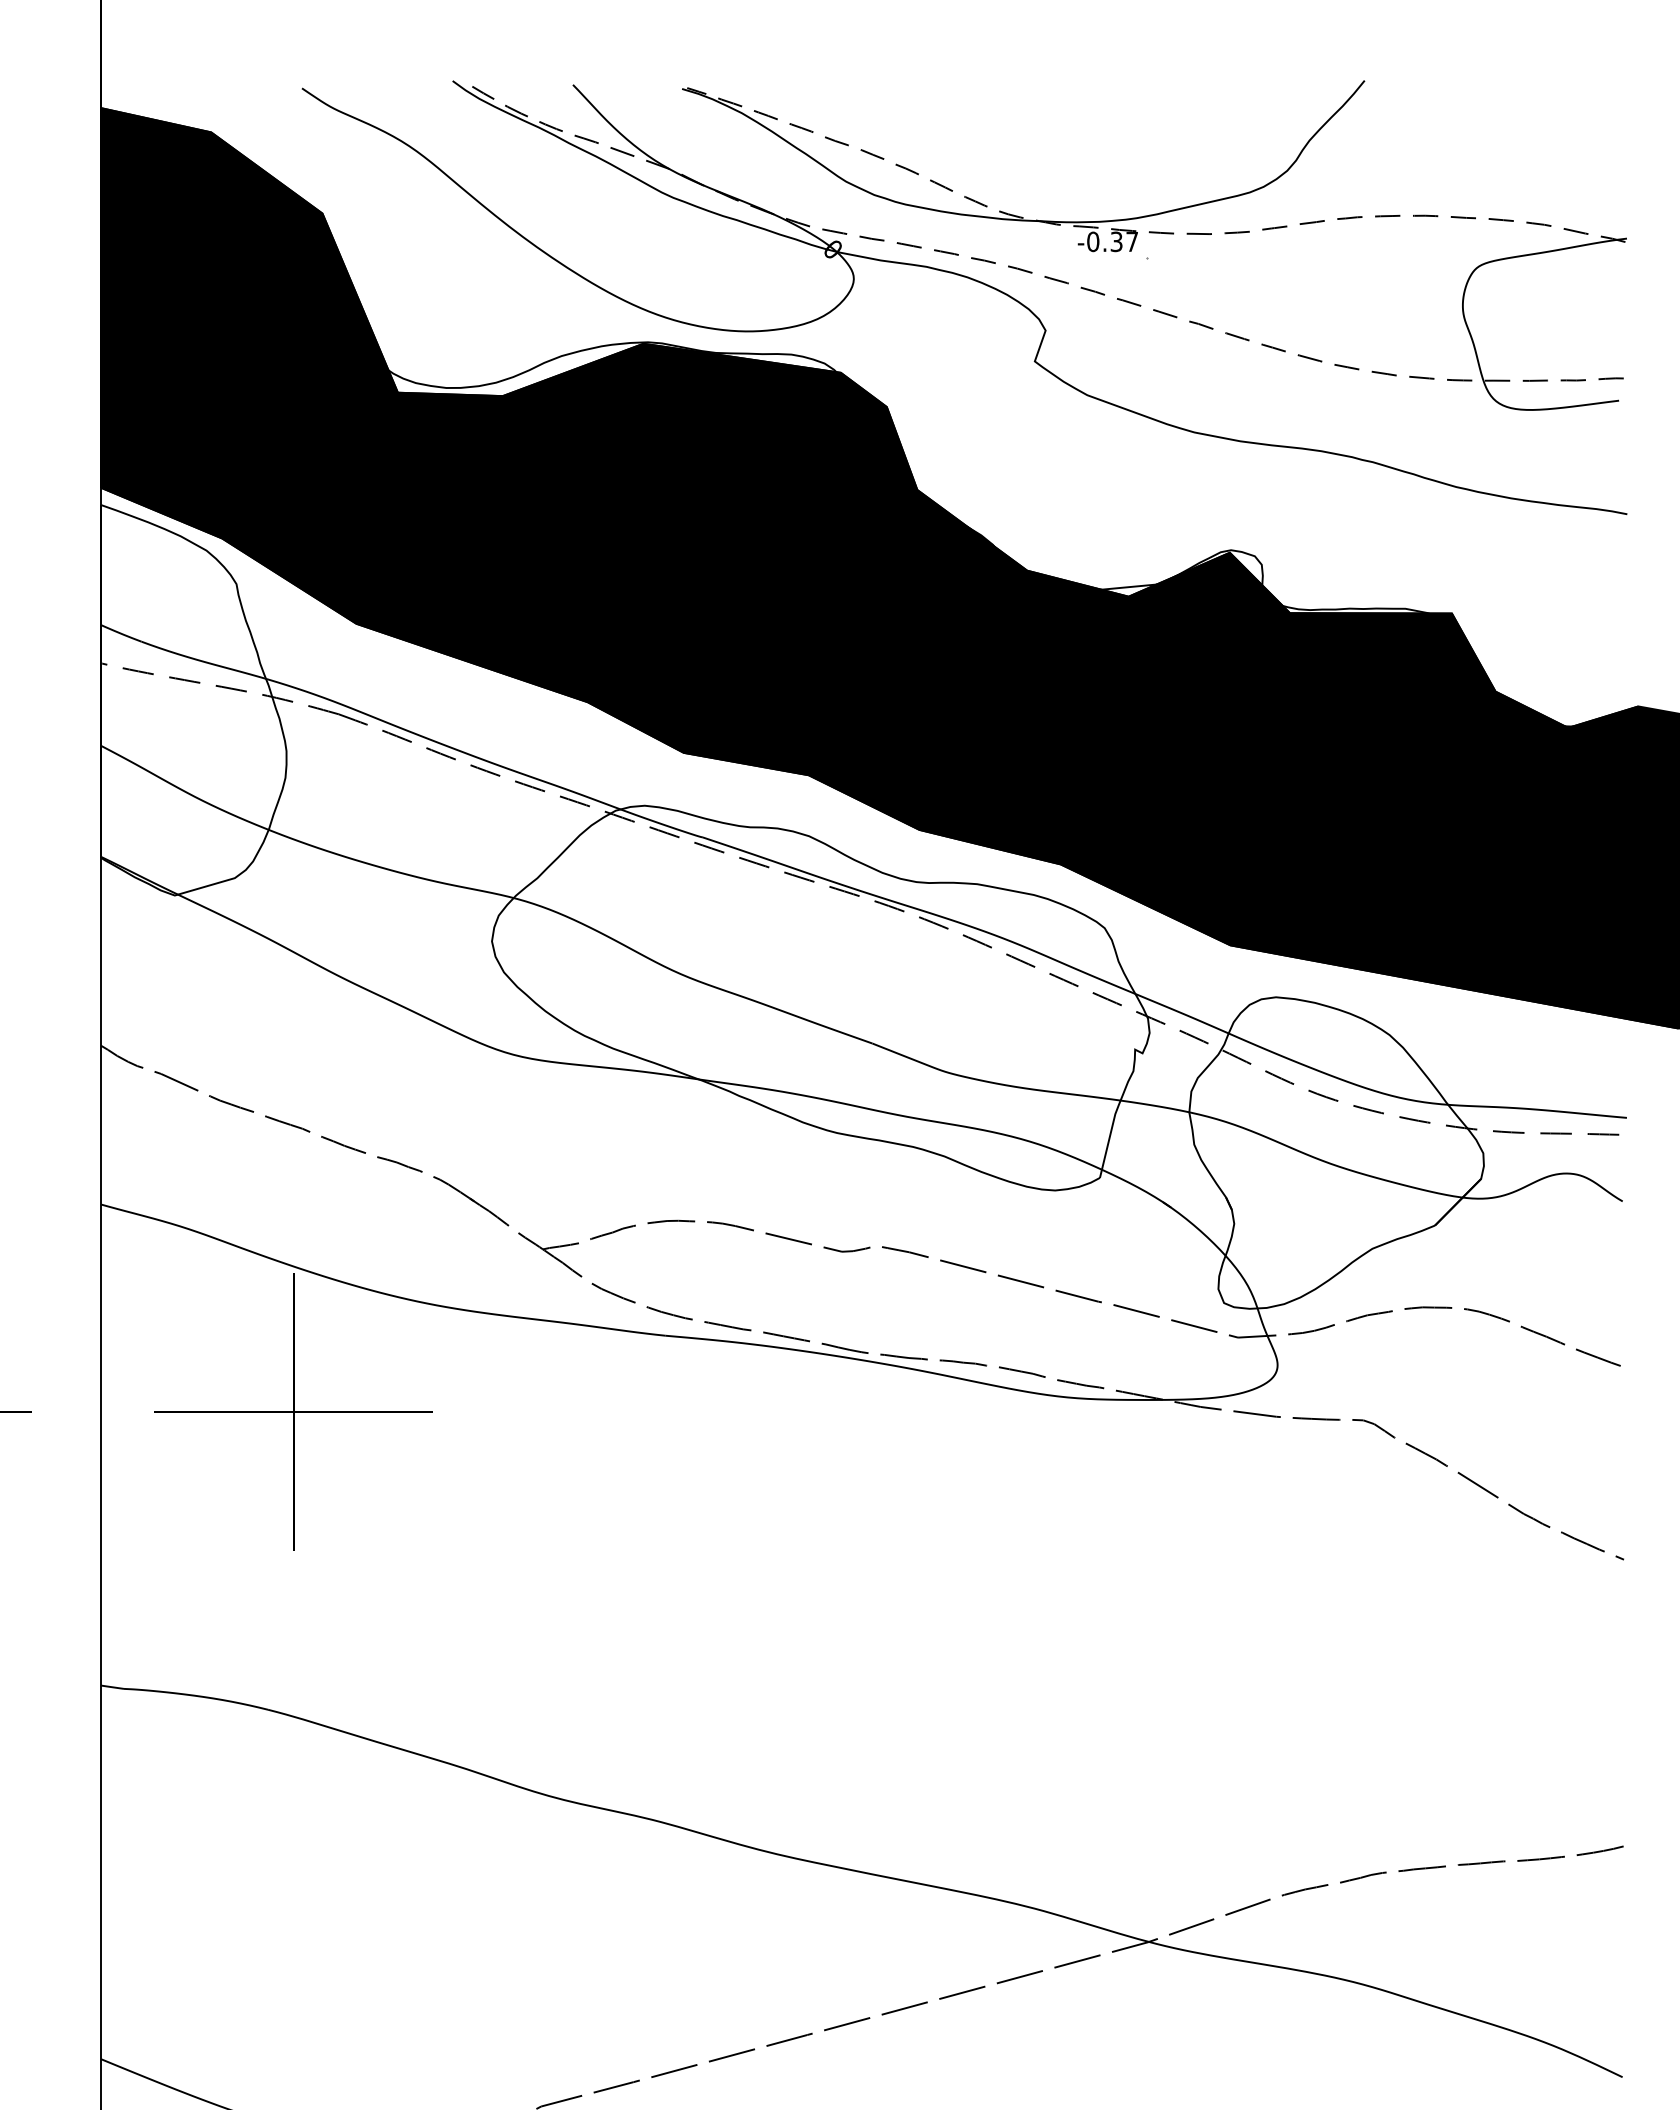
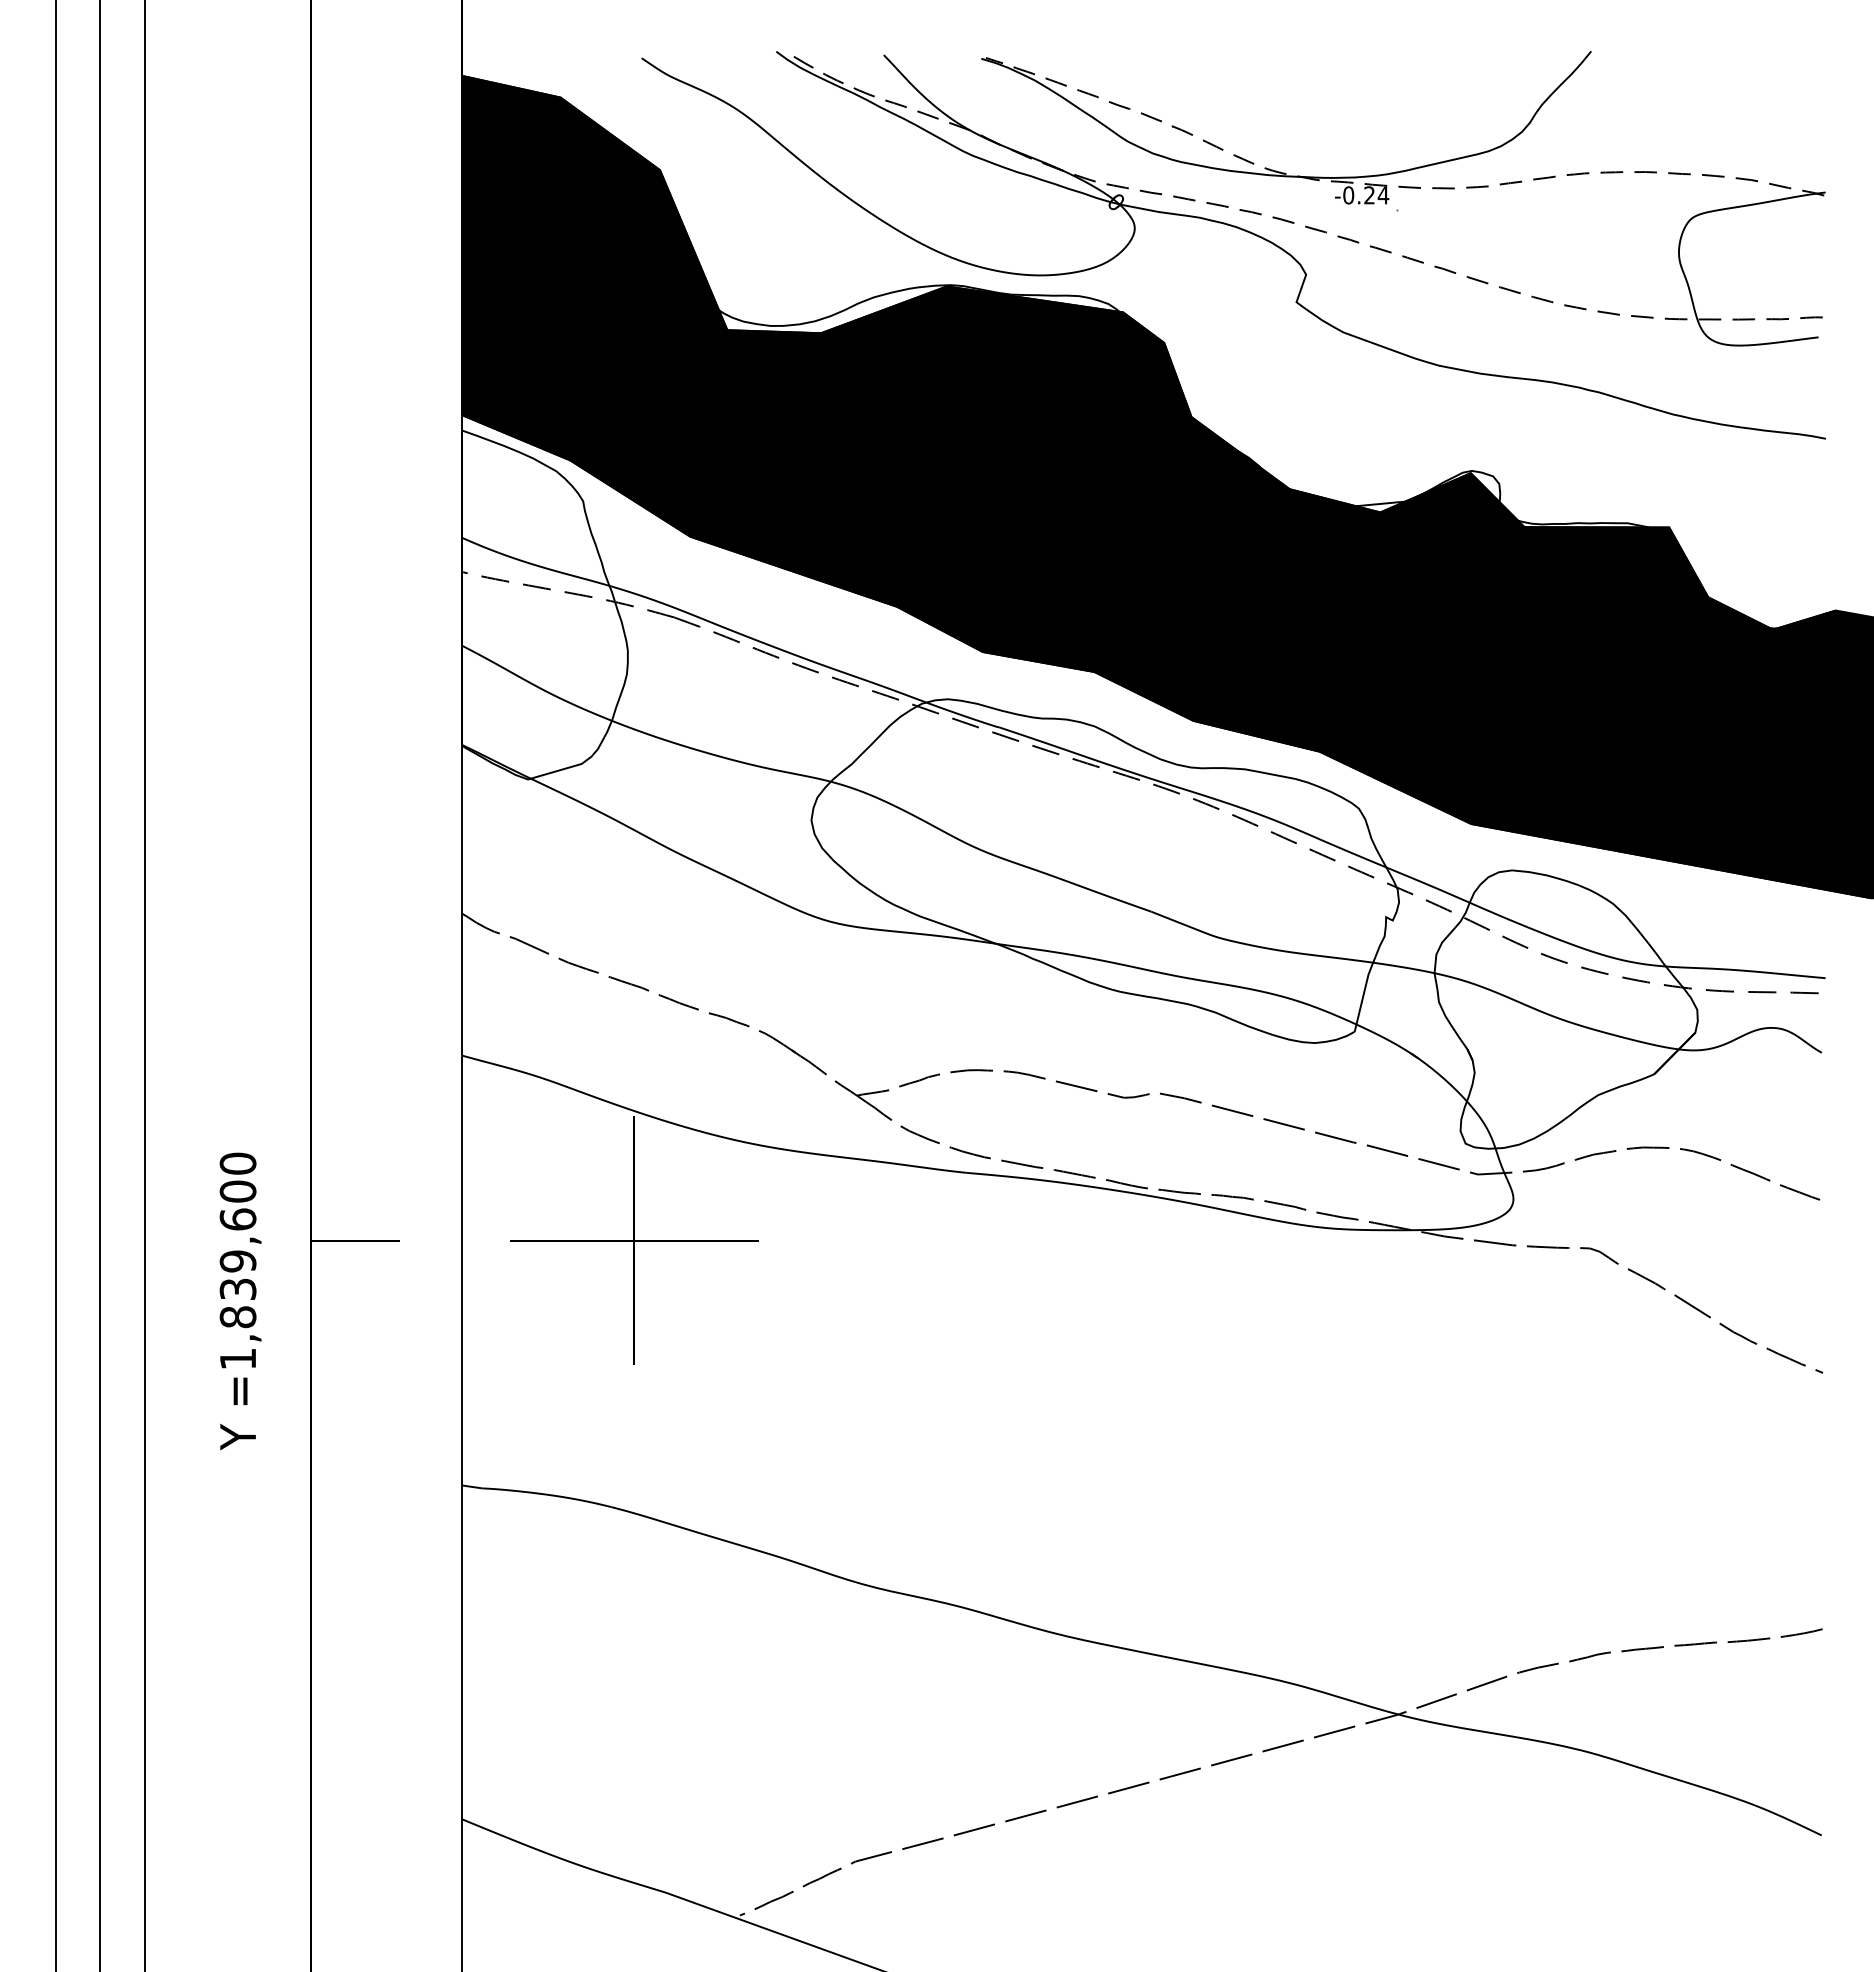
text: (1124, 241) -> (1376, 195), -0.37 -> -0.24

